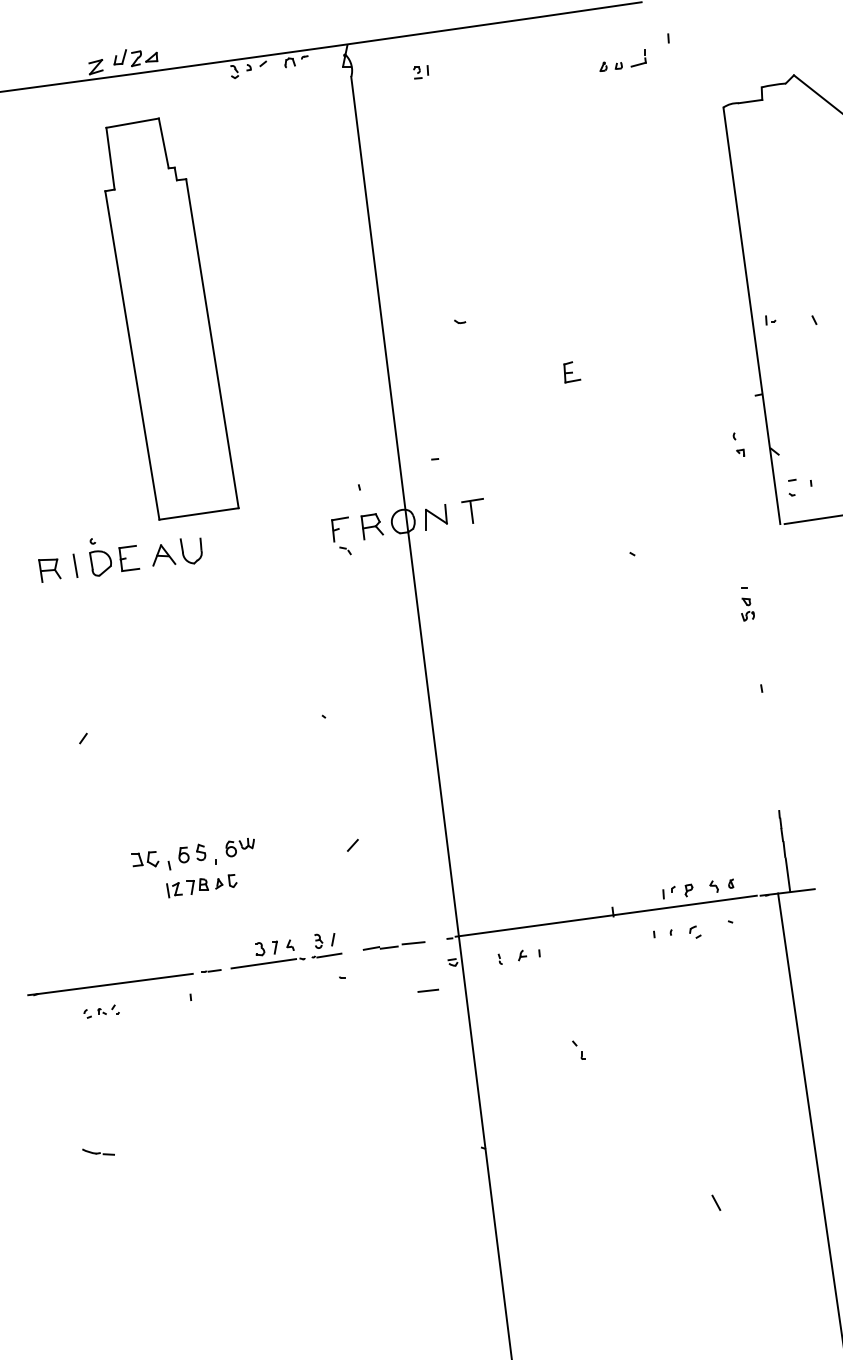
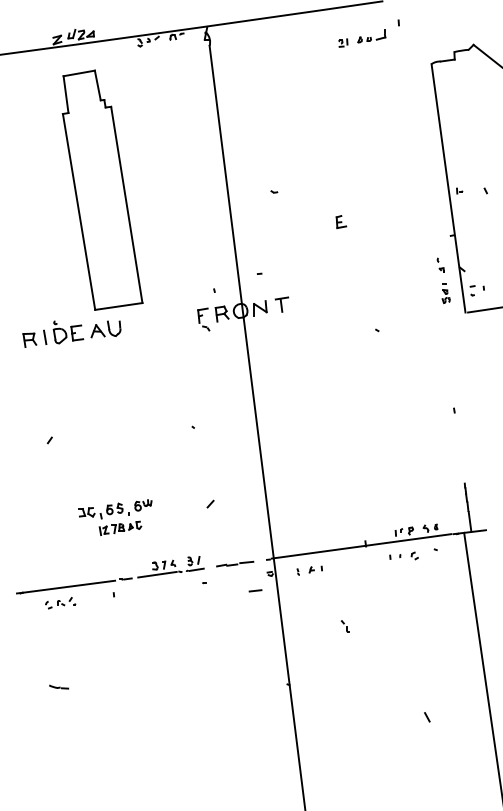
part: (421, 71) -> (343, 42), moved
part: (746, 604) -> (445, 293), moved
part: (101, 1012) -> (60, 603), size x1.43

